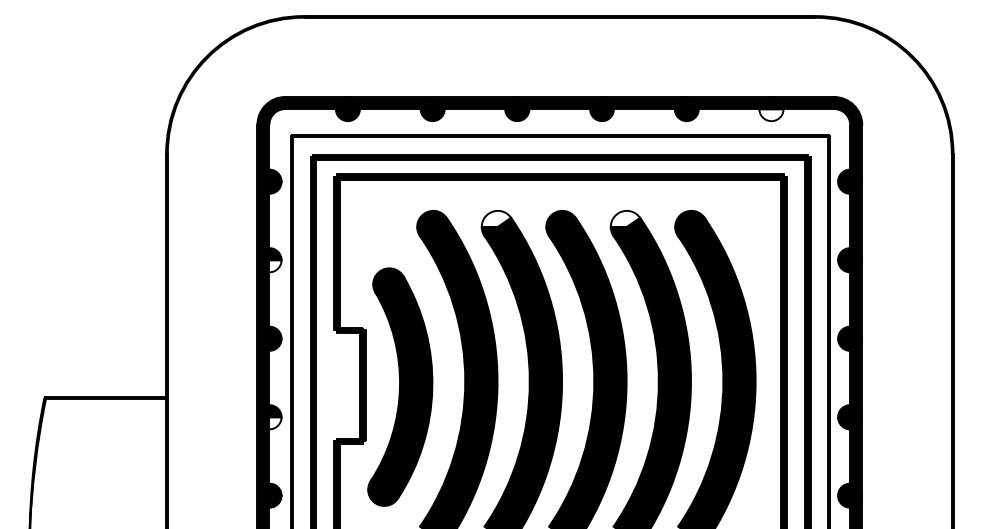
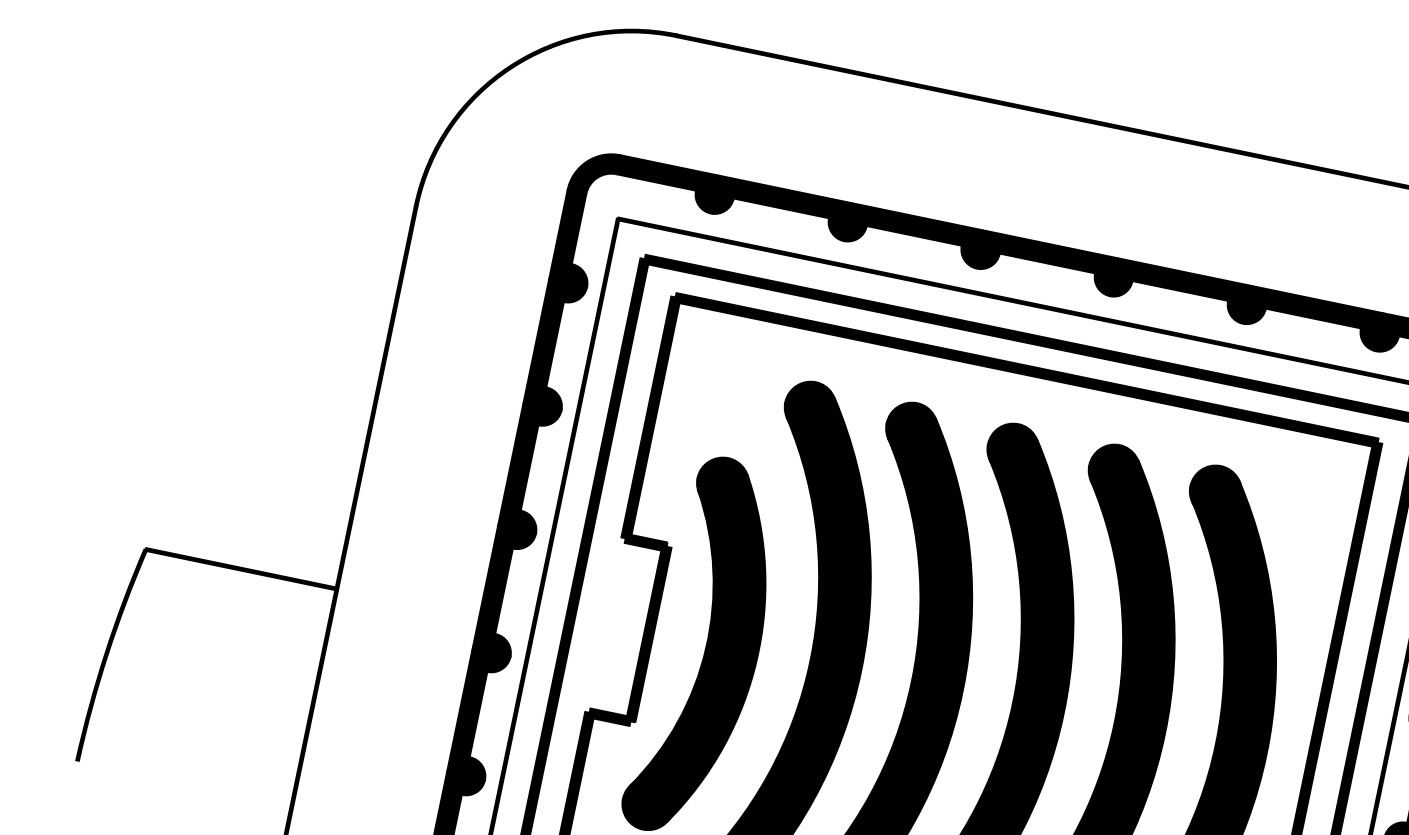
fill: (771, 115) -> (1377, 342), added
fill: (497, 218) -> (914, 415), added
fill: (626, 218) -> (1116, 456), added
fill: (269, 266) -> (540, 416), added
fill: (269, 423) -> (489, 662), added

